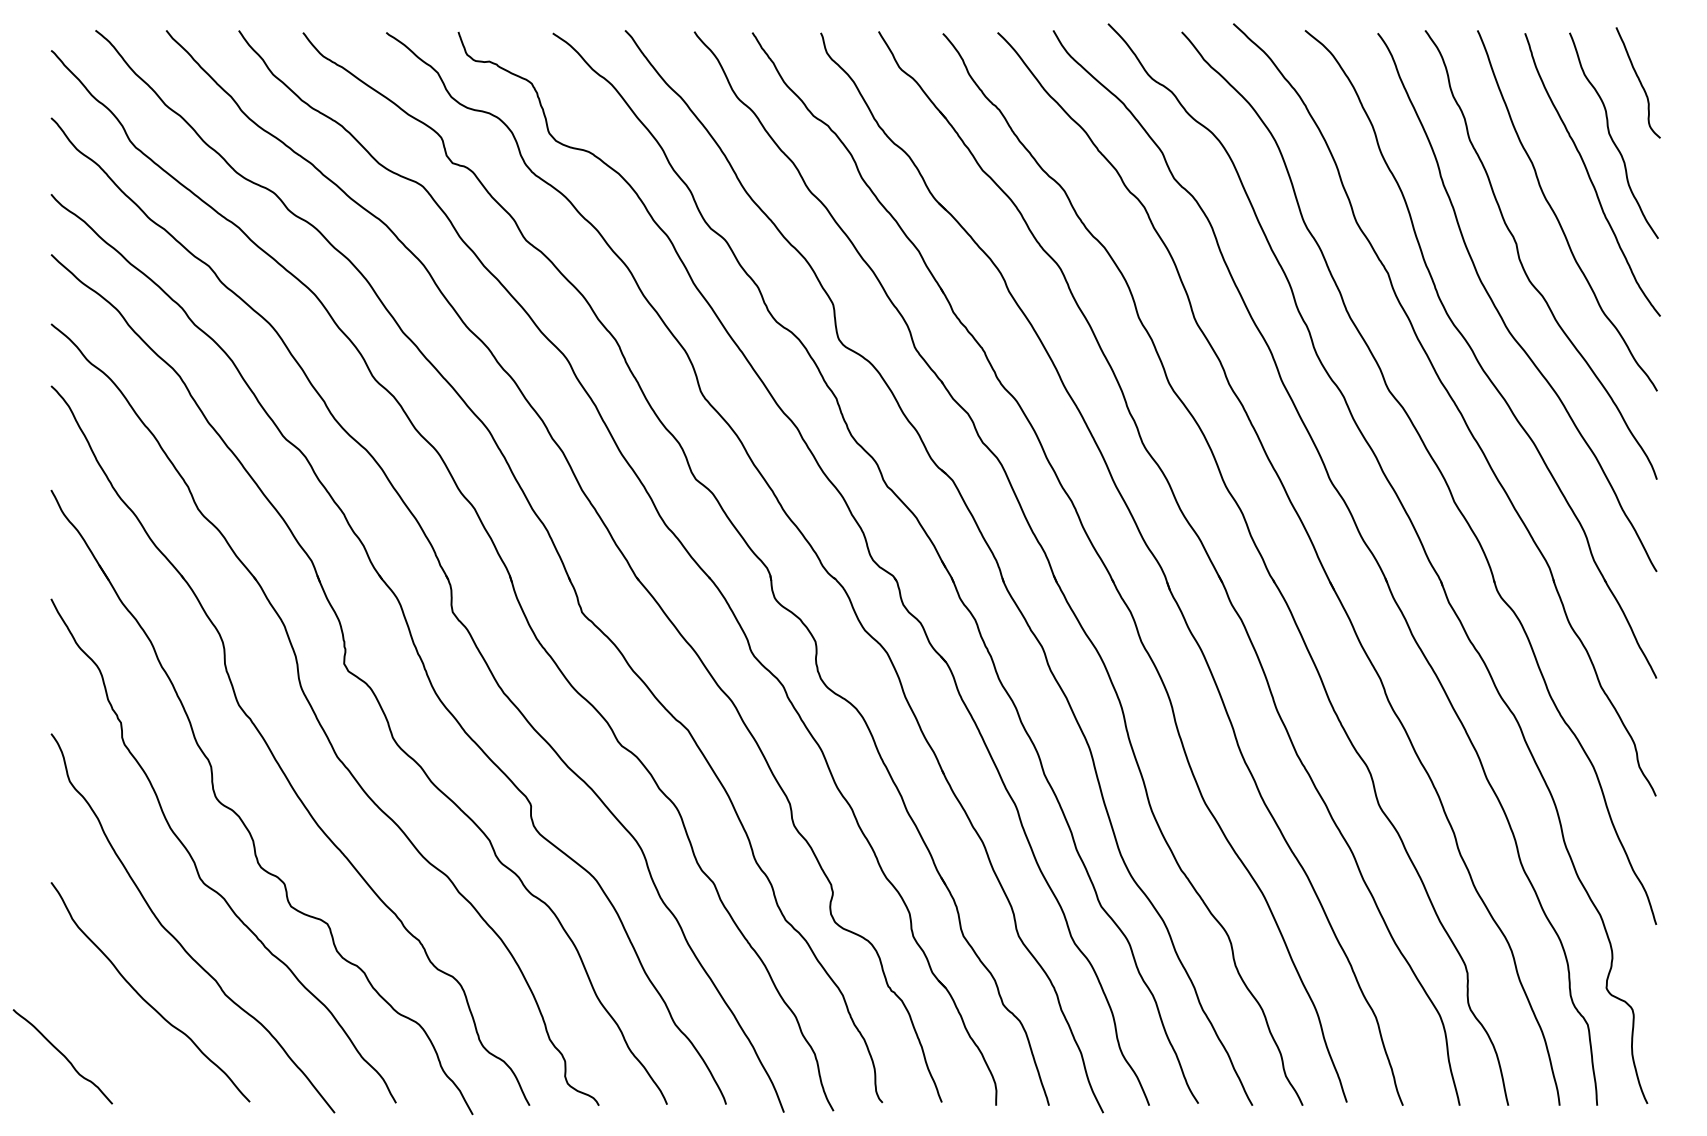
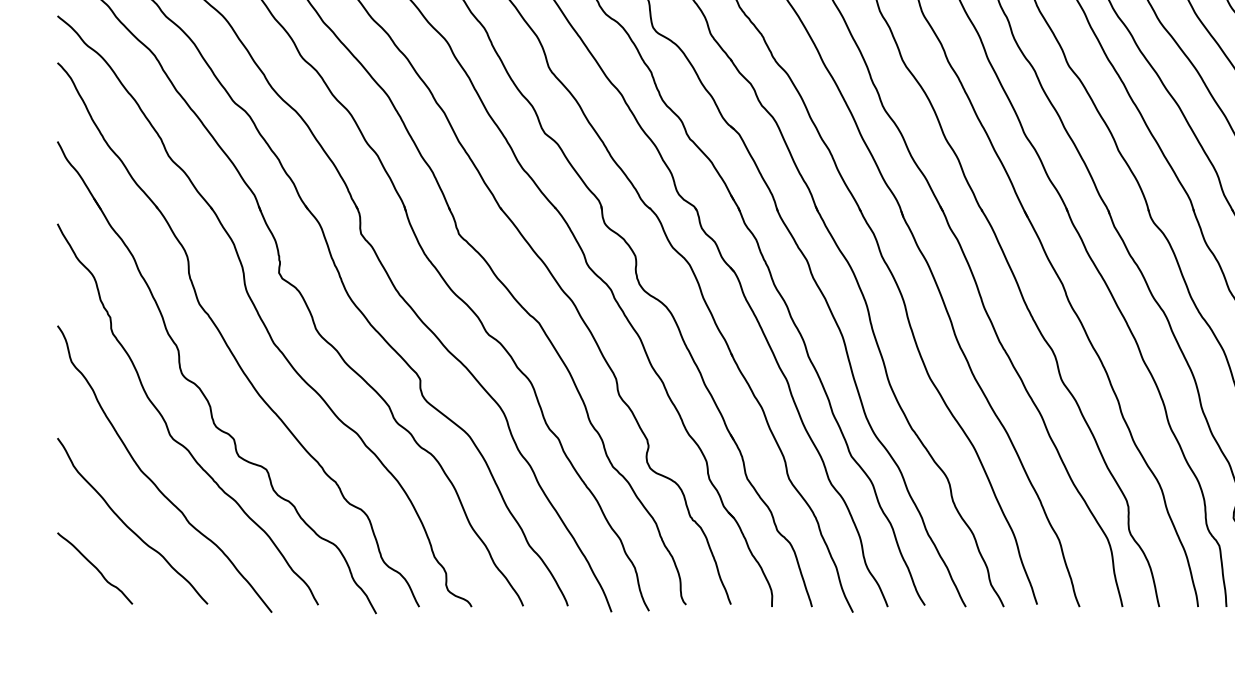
curve: (62, 1055) -> (94, 567), moved

